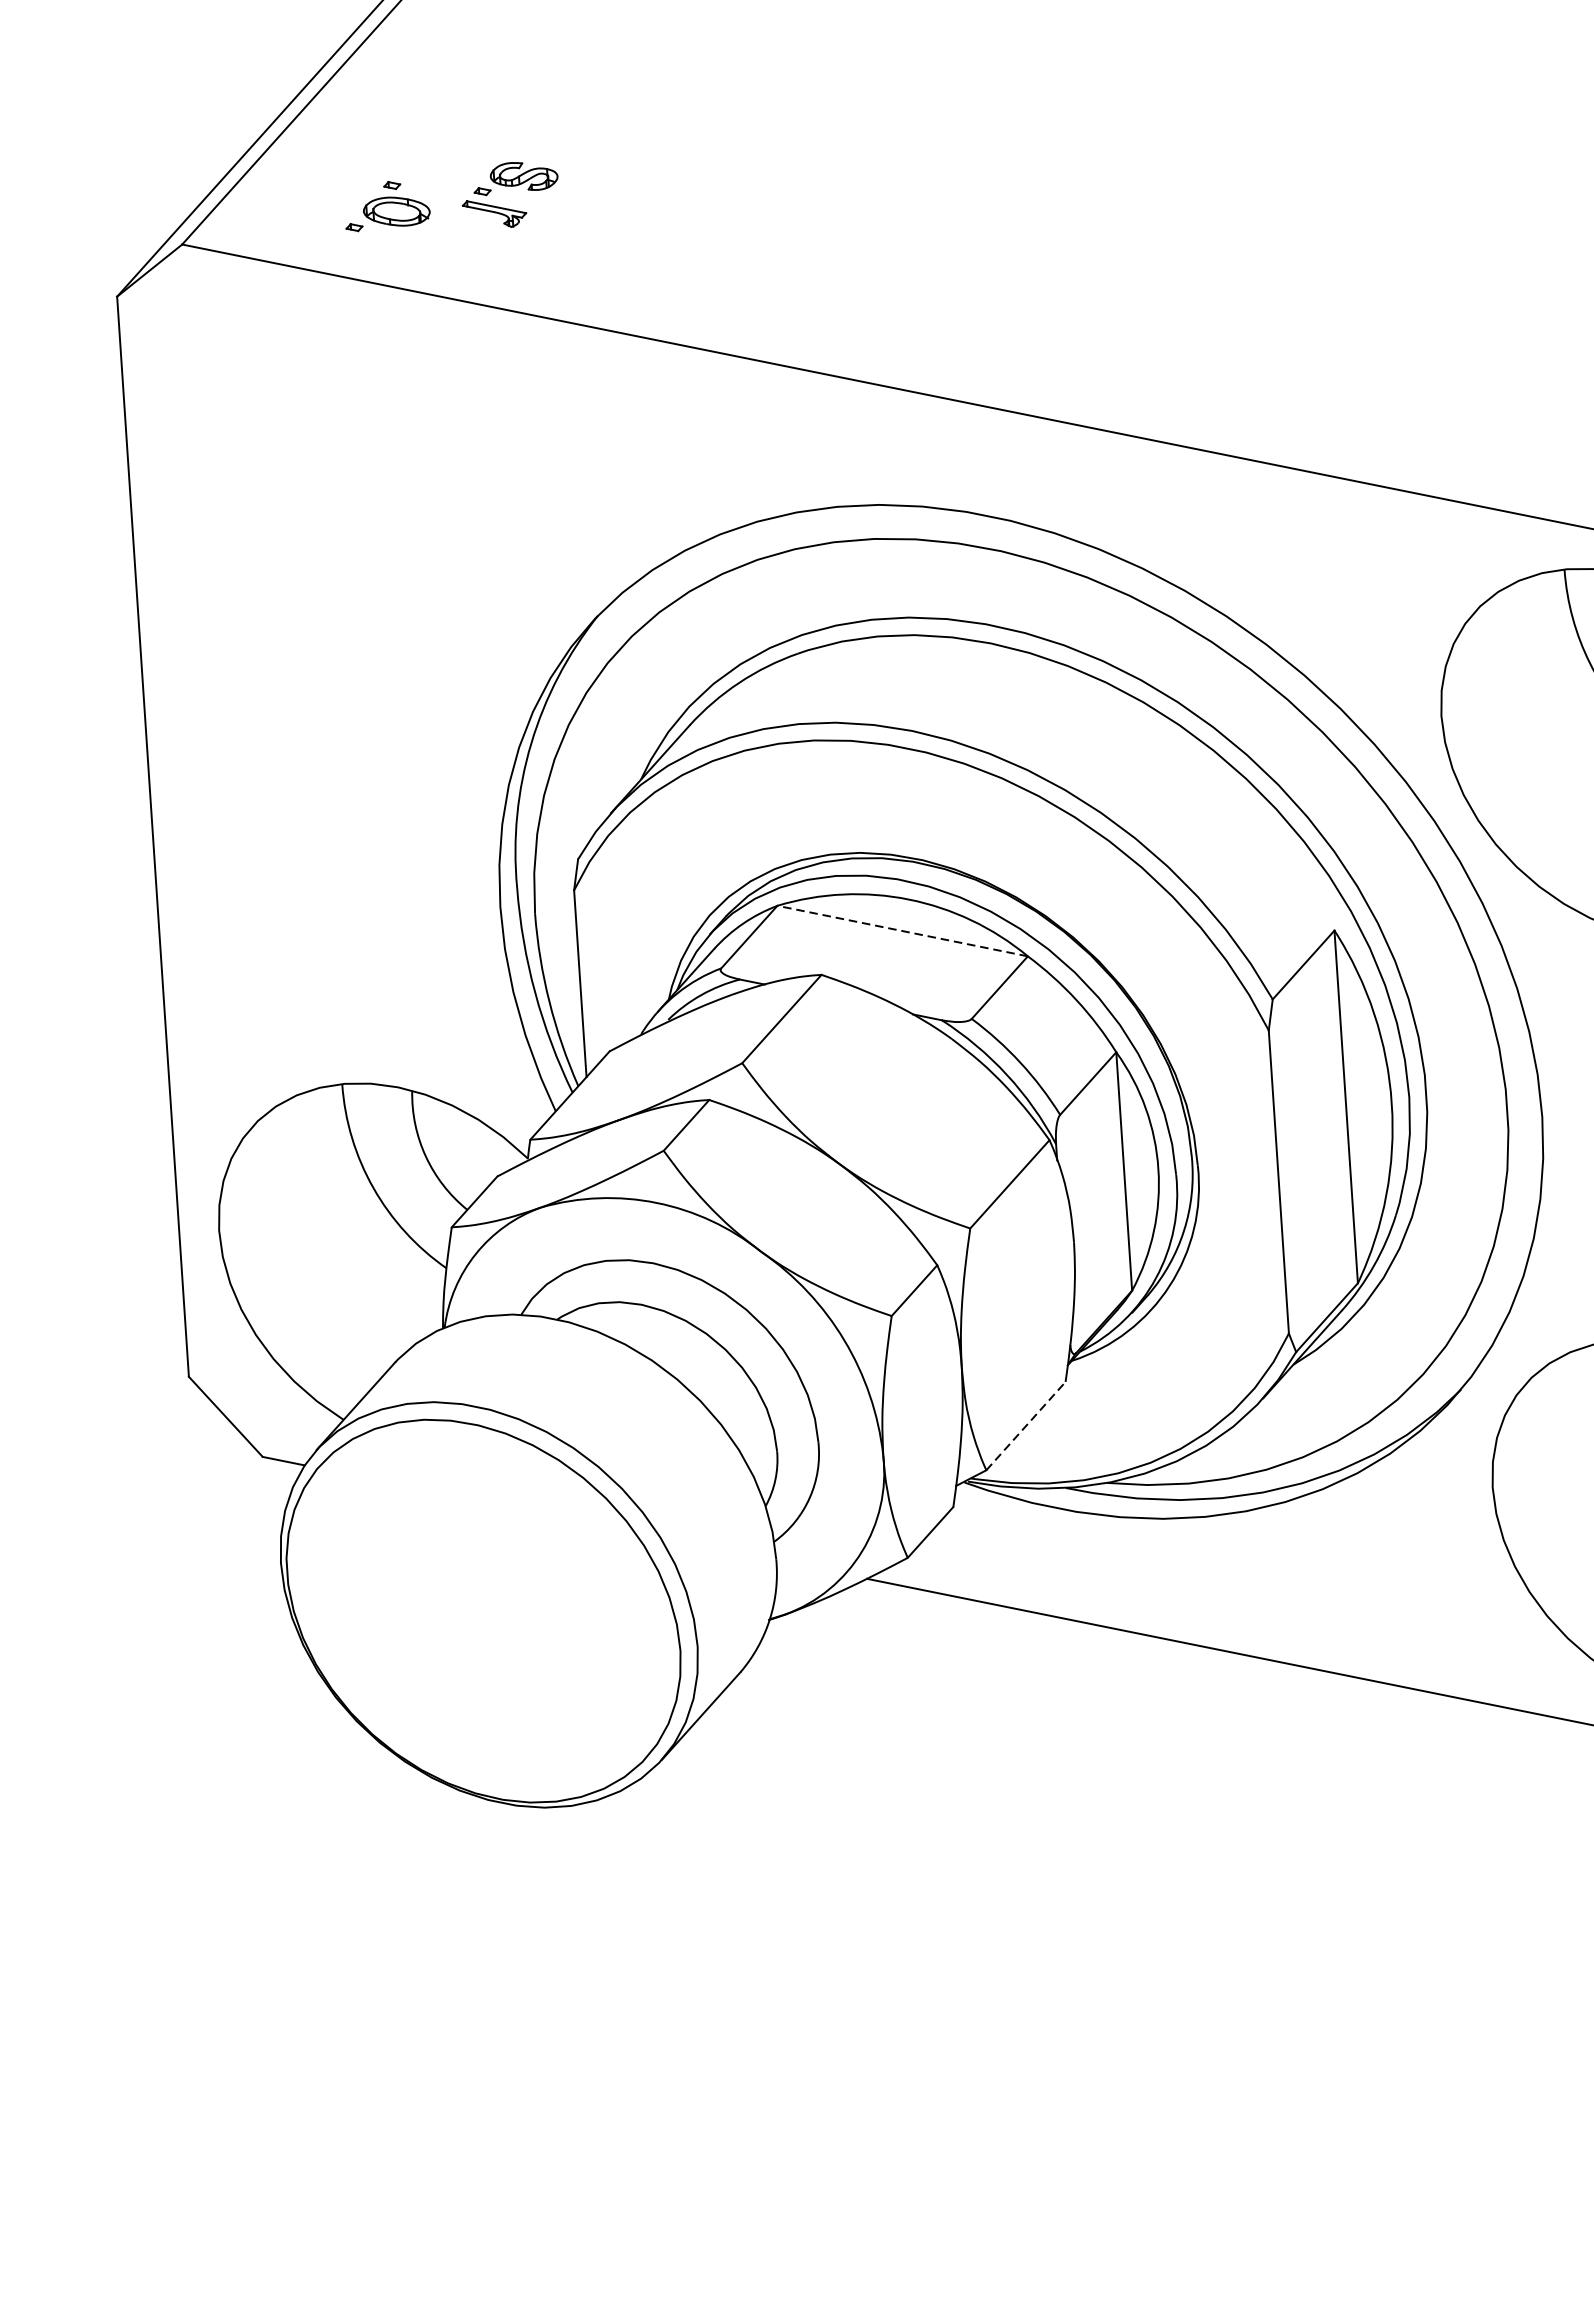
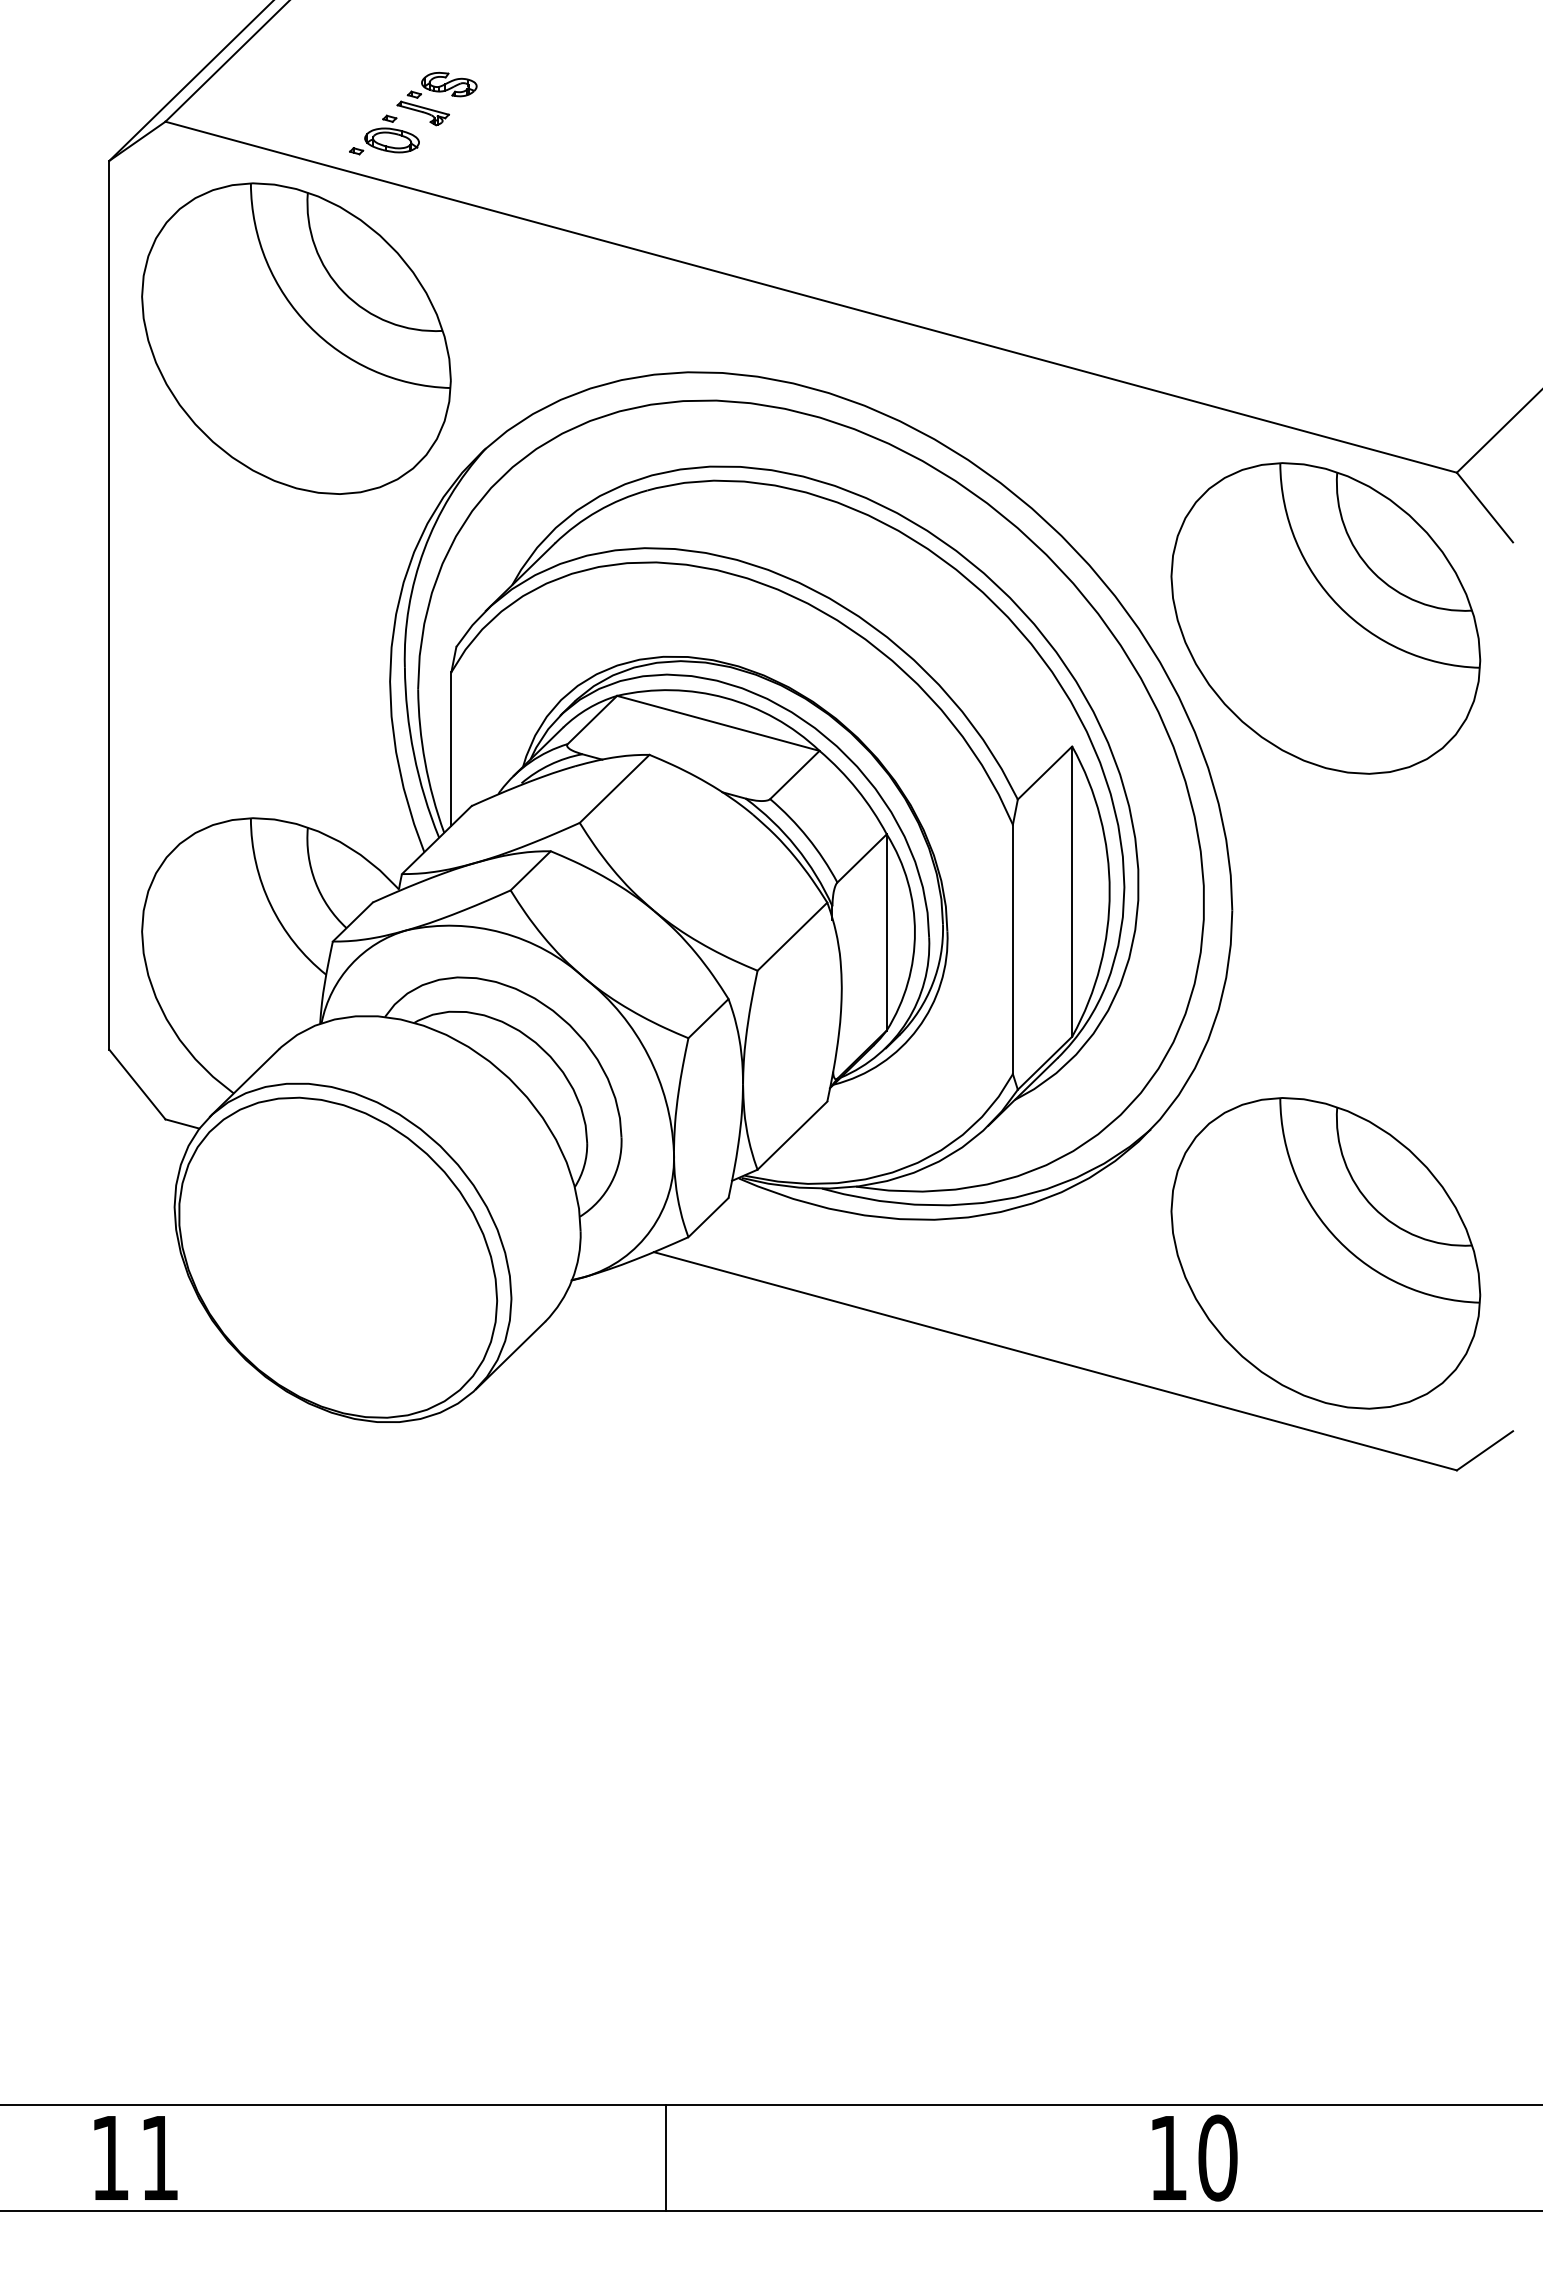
part: (387, 205) -> (384, 134), moved
part: (358, 497) -> (296, 338), added
line: (902, 931) -> (718, 723), dashed -> solid
line: (1026, 1425) -> (792, 1135), dashed -> solid

